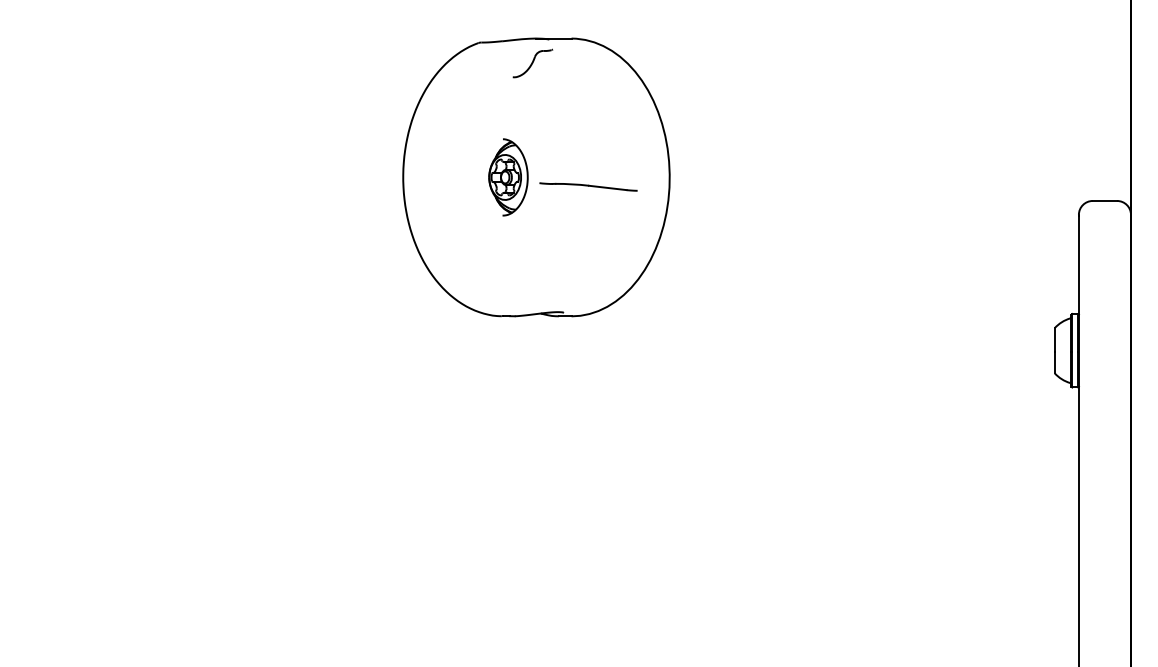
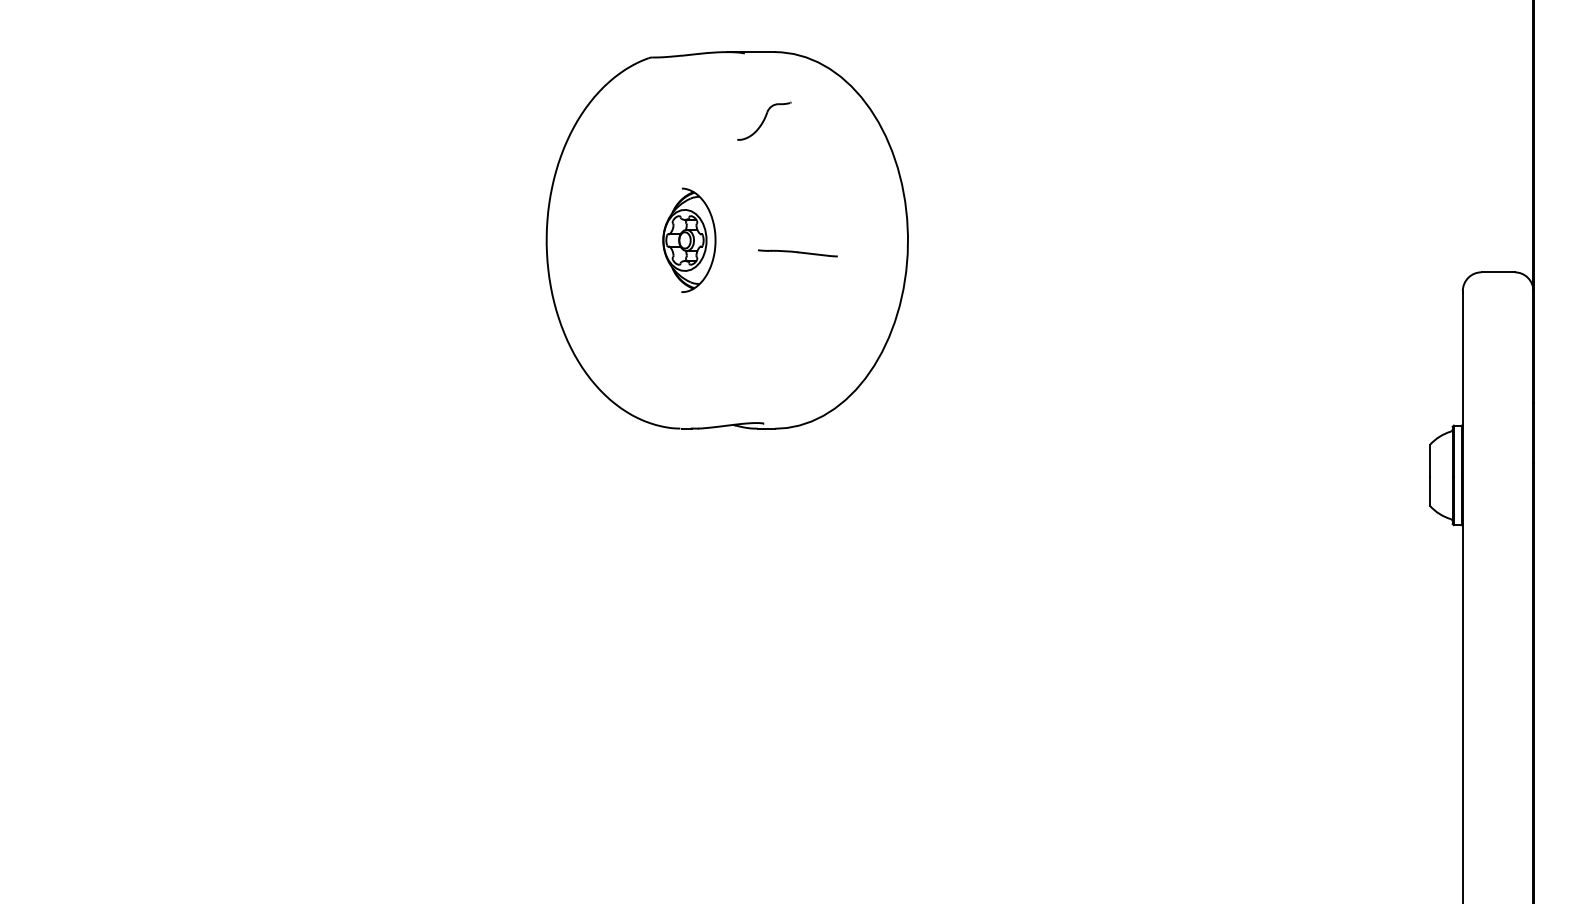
part: (532, 63) -> (763, 121), moved
part: (588, 186) -> (797, 252), size x0.6

